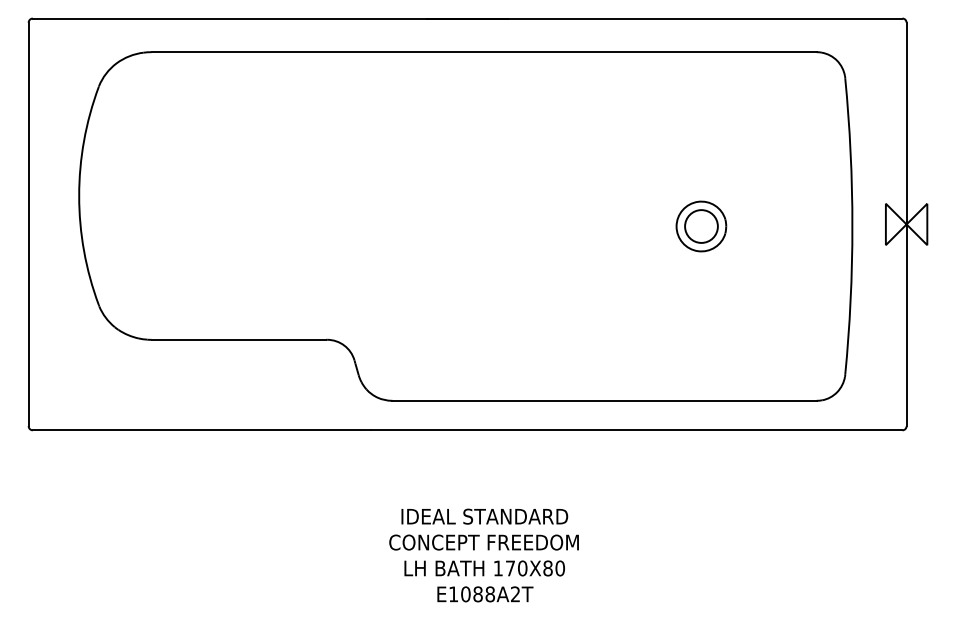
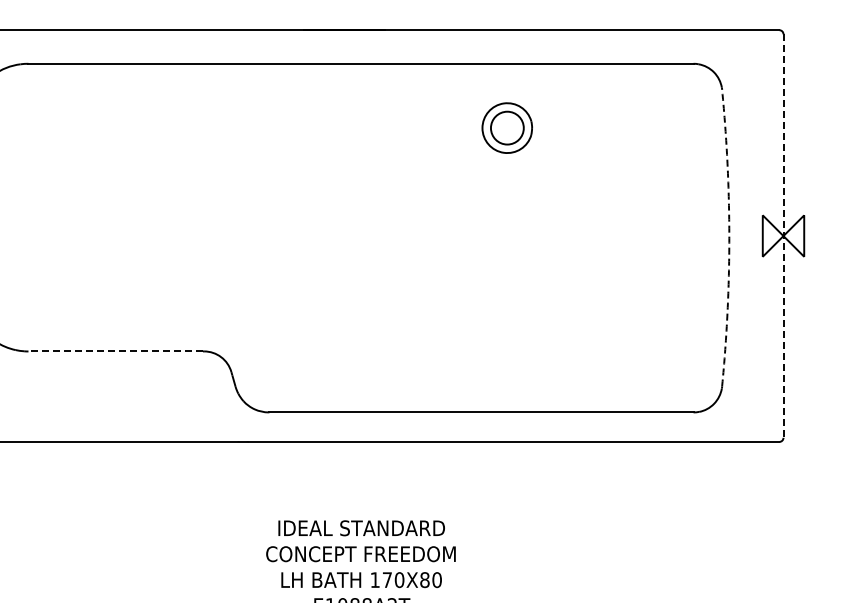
line: (906, 224) -> (783, 236), solid -> dashed
part: (701, 226) -> (507, 128), moved
arc: (852, 226) -> (729, 238), solid -> dashed
line: (238, 339) -> (115, 351), solid -> dashed

